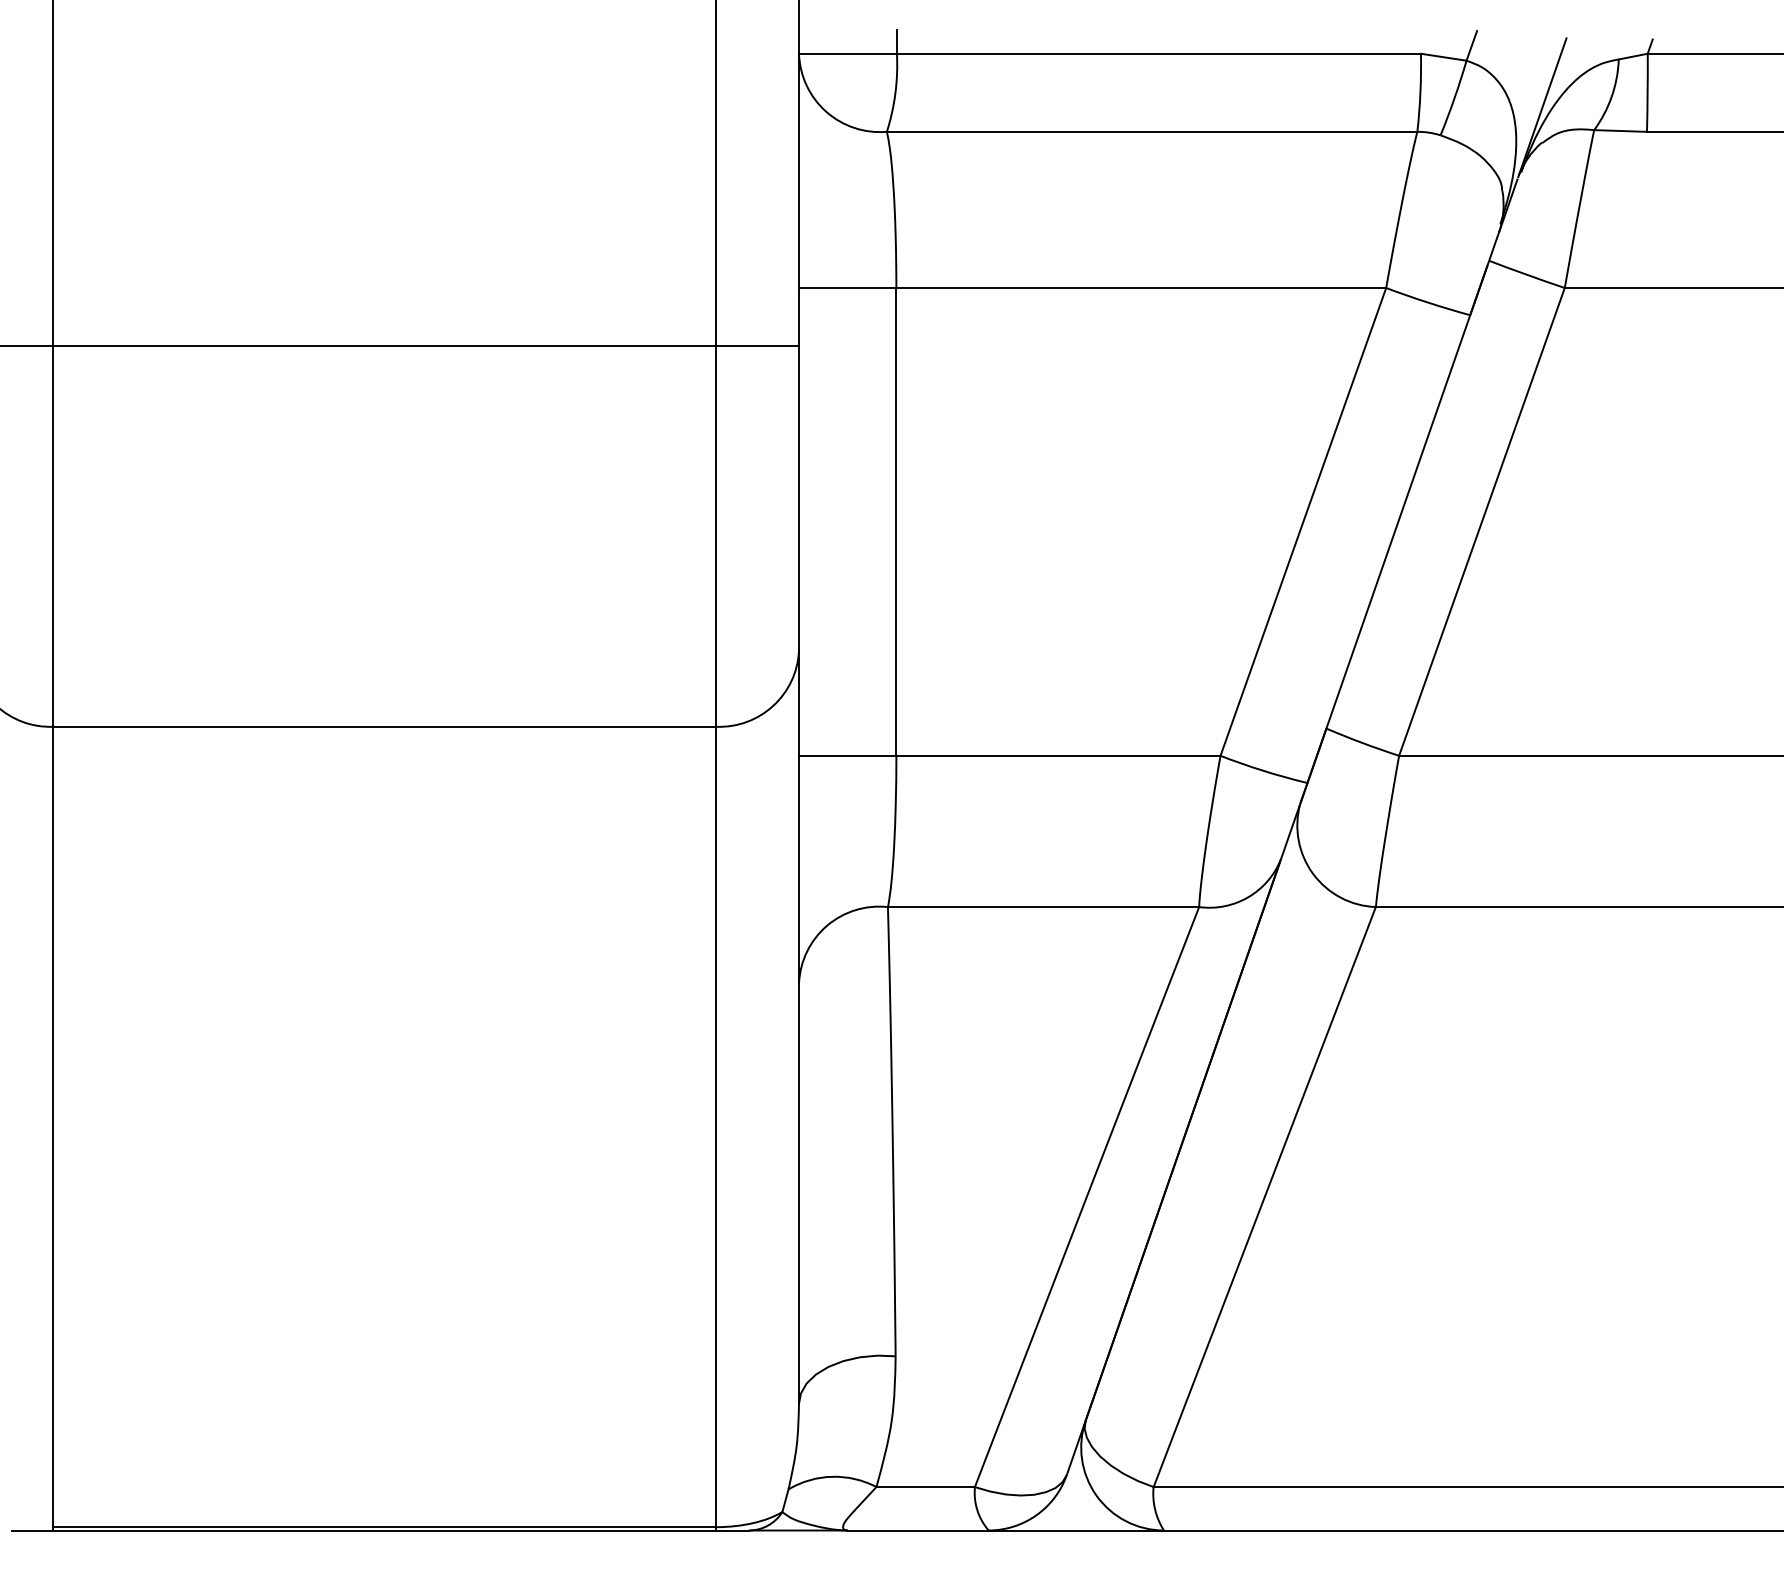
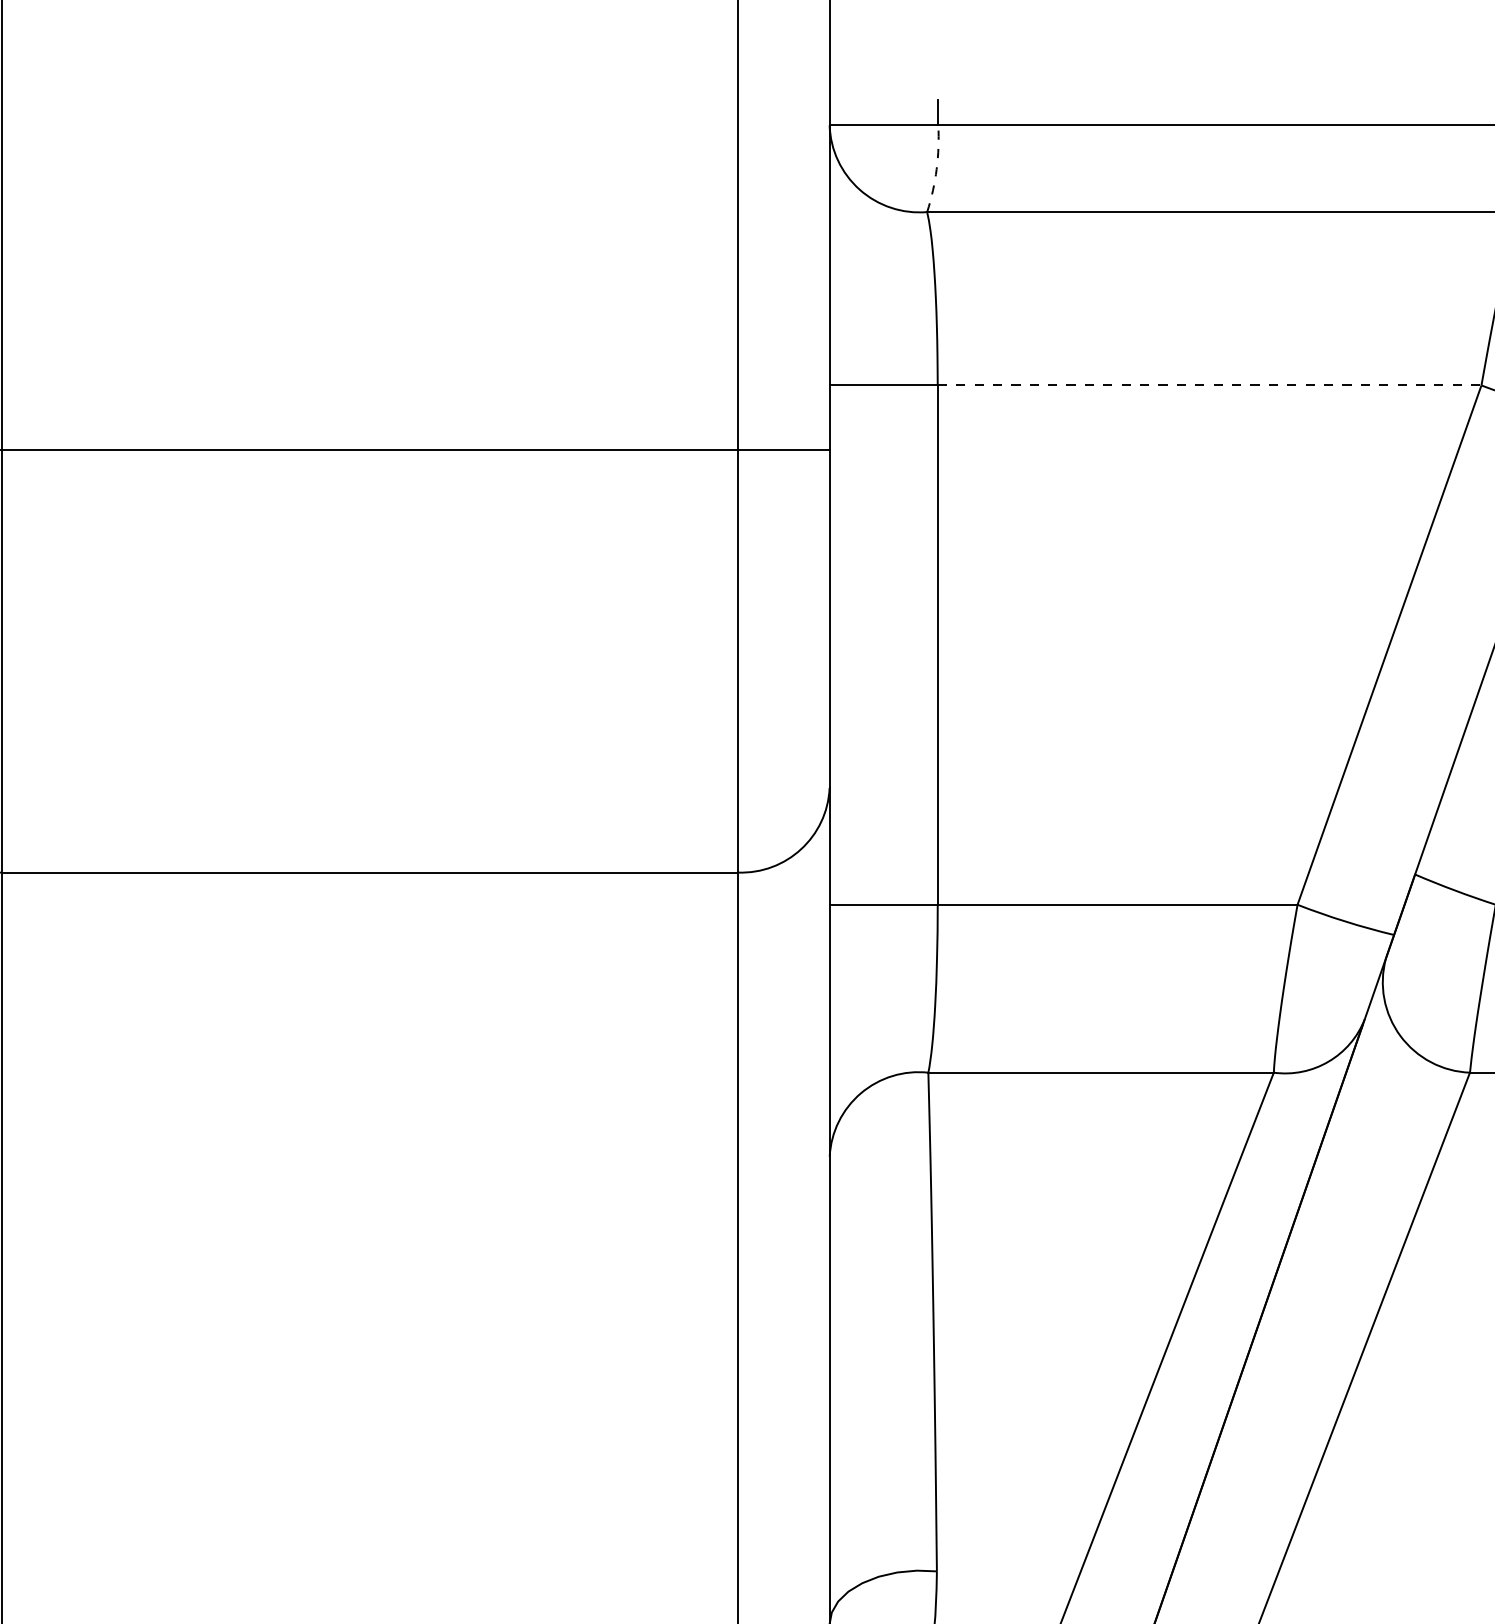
arc: (895, 93) -> (936, 169), solid -> dashed
line: (1141, 288) -> (1209, 386), solid -> dashed

